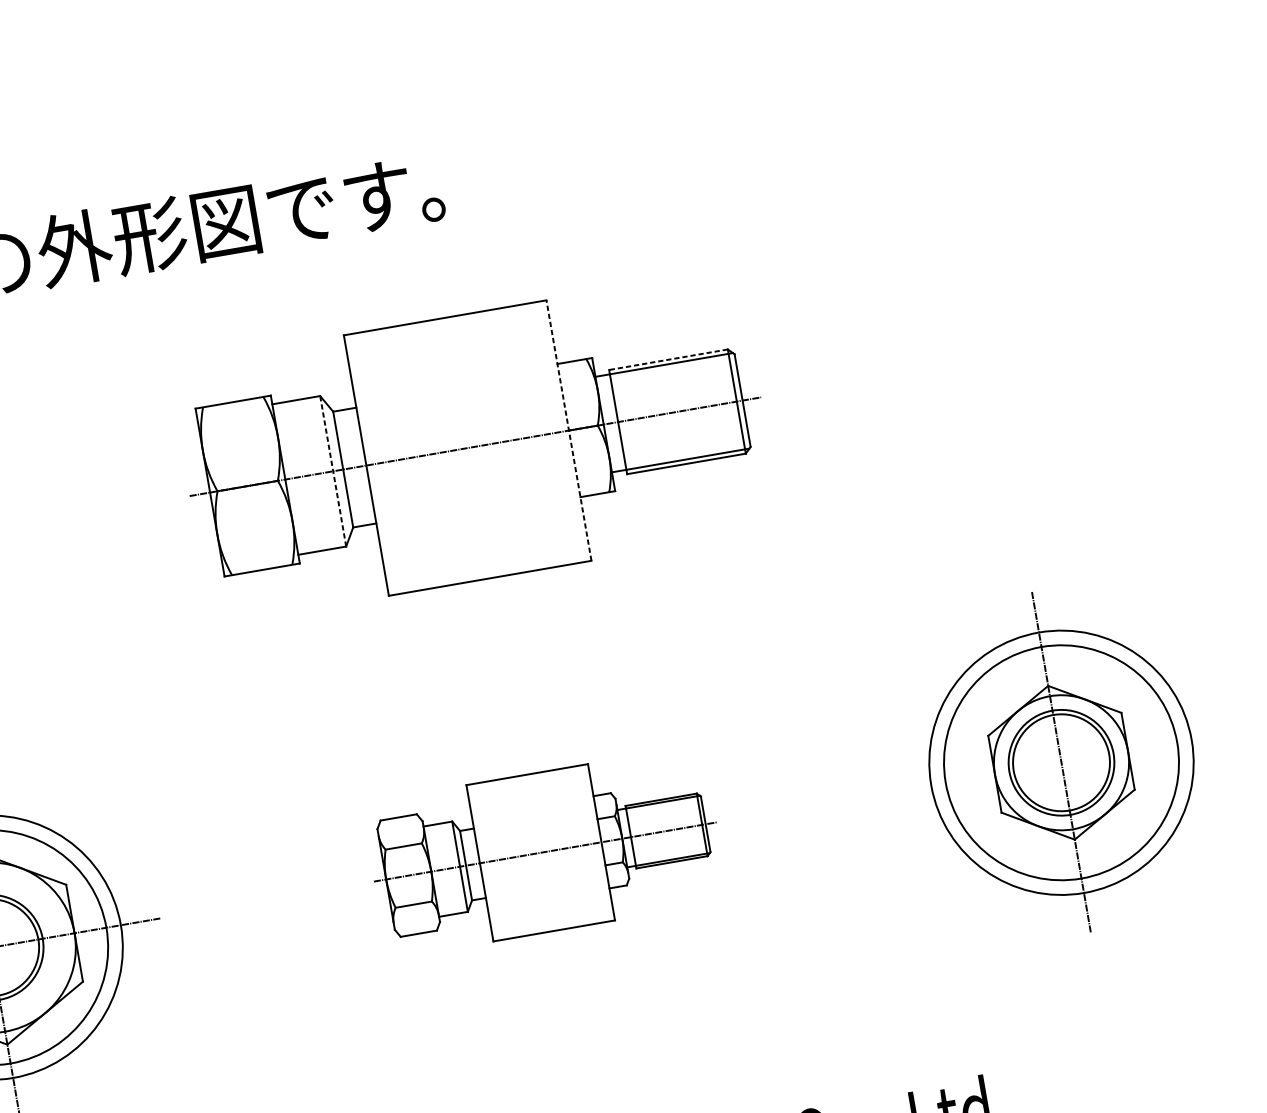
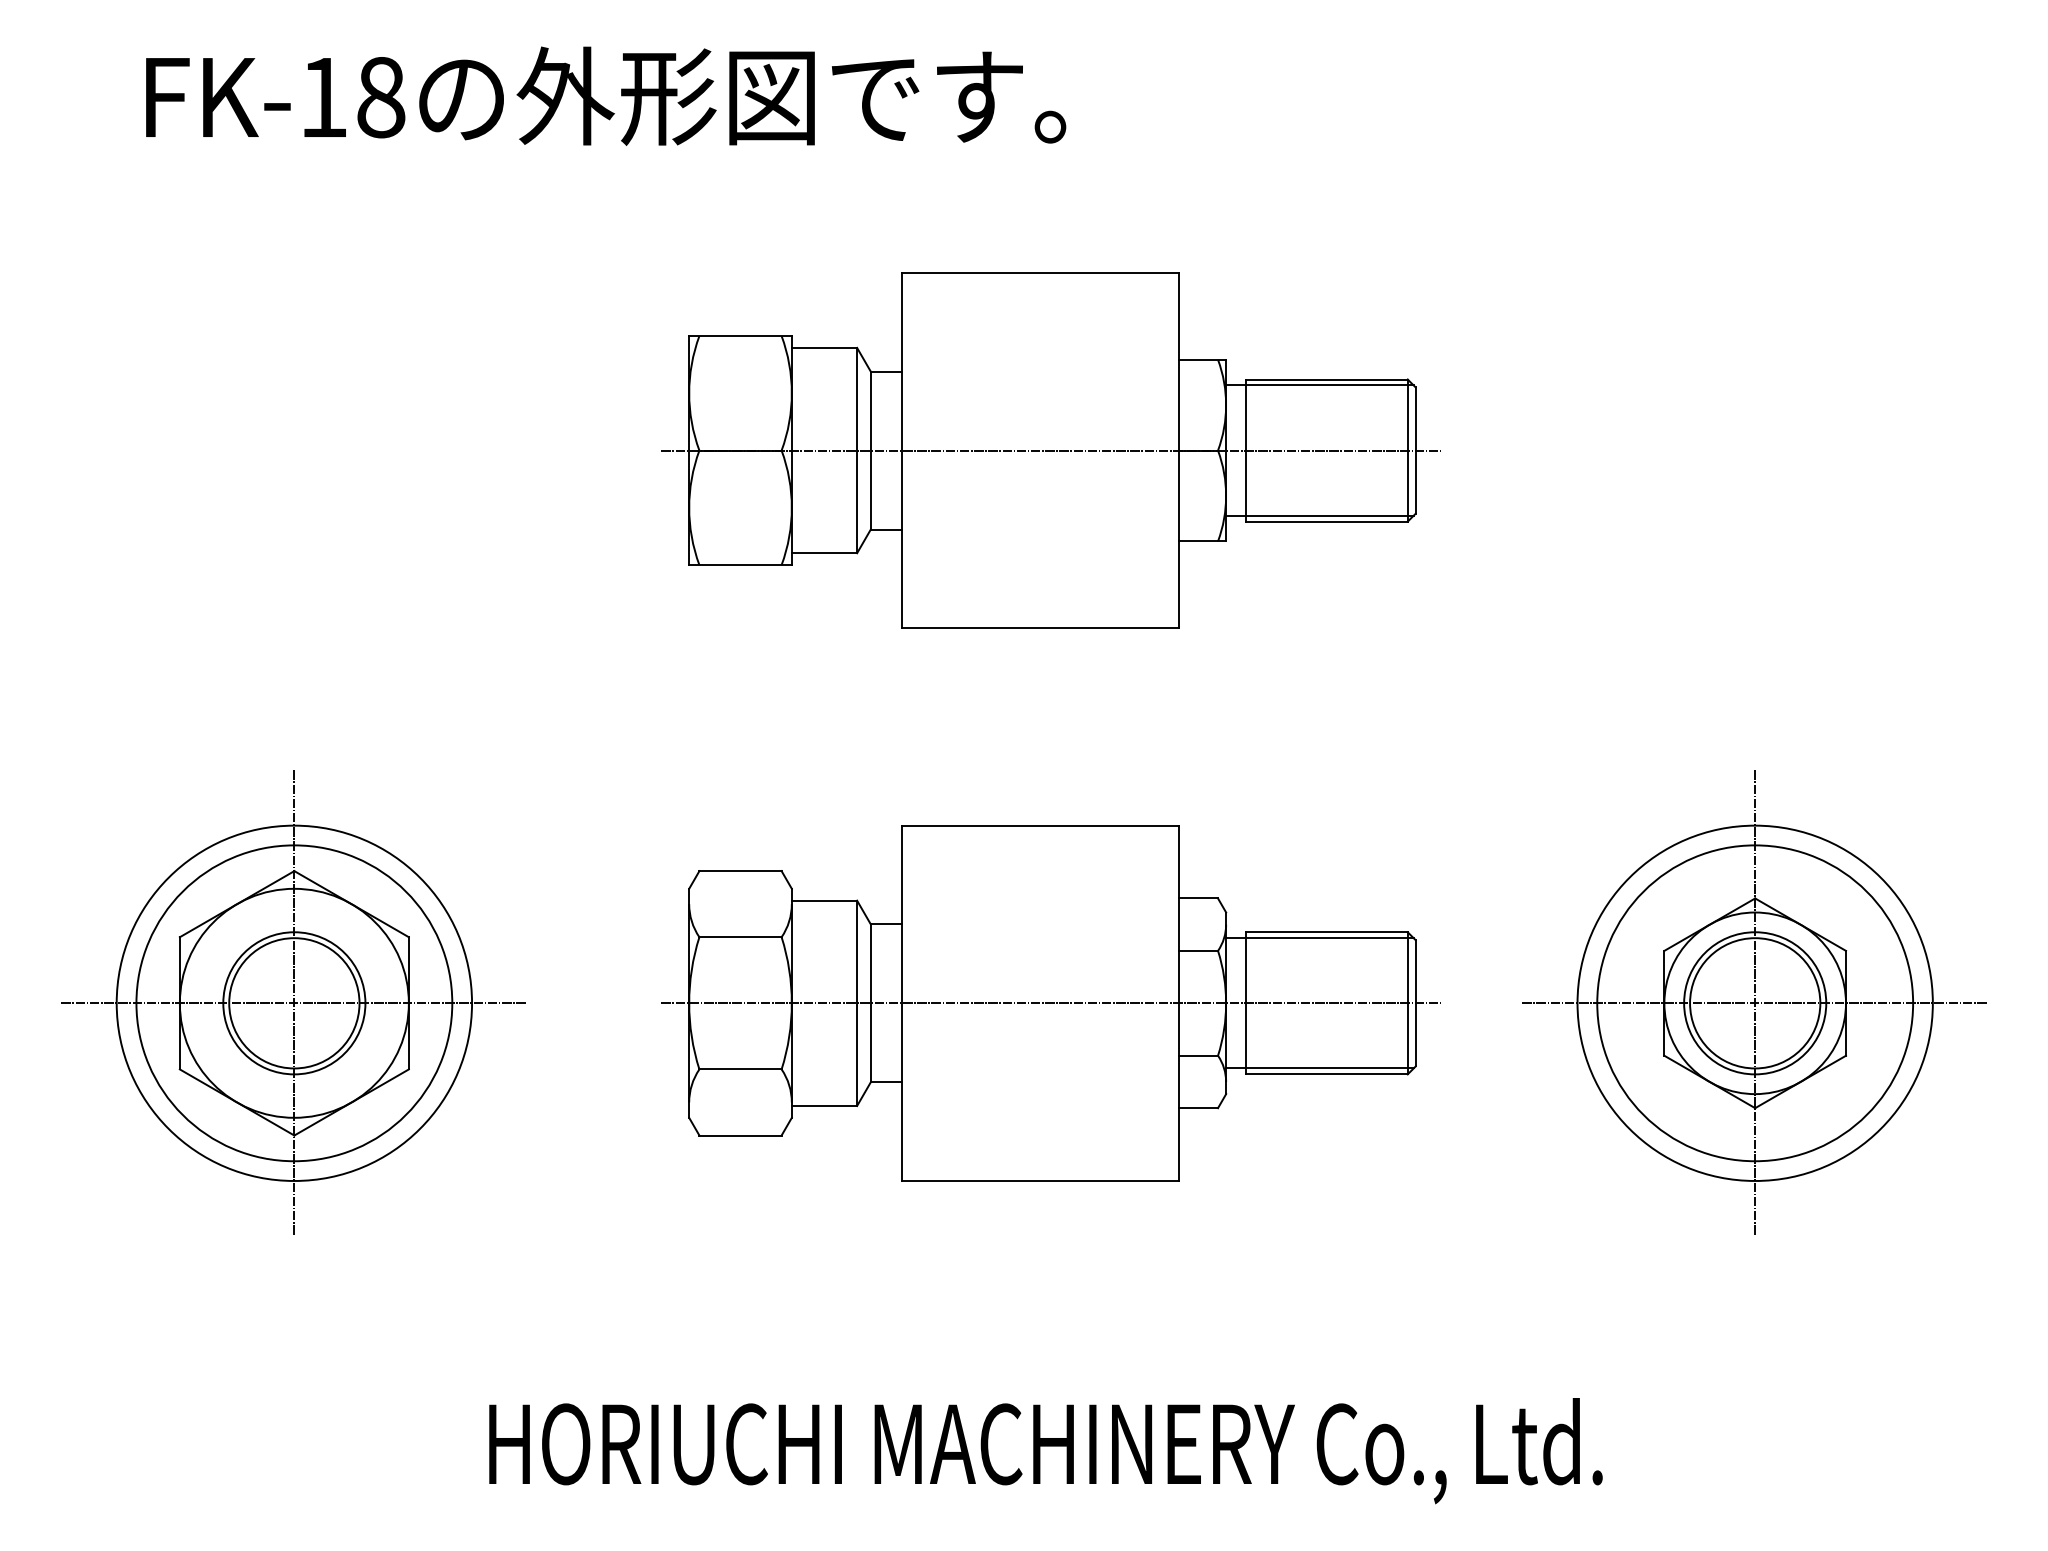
line: (668, 359) -> (1326, 379), dashed -> solid
line: (568, 430) -> (1178, 450), dashed -> solid
line: (333, 471) -> (857, 450), dashed -> solid
line: (1061, 762) -> (1755, 1003), added
part: (544, 852) -> (1050, 1003), size x1.67

